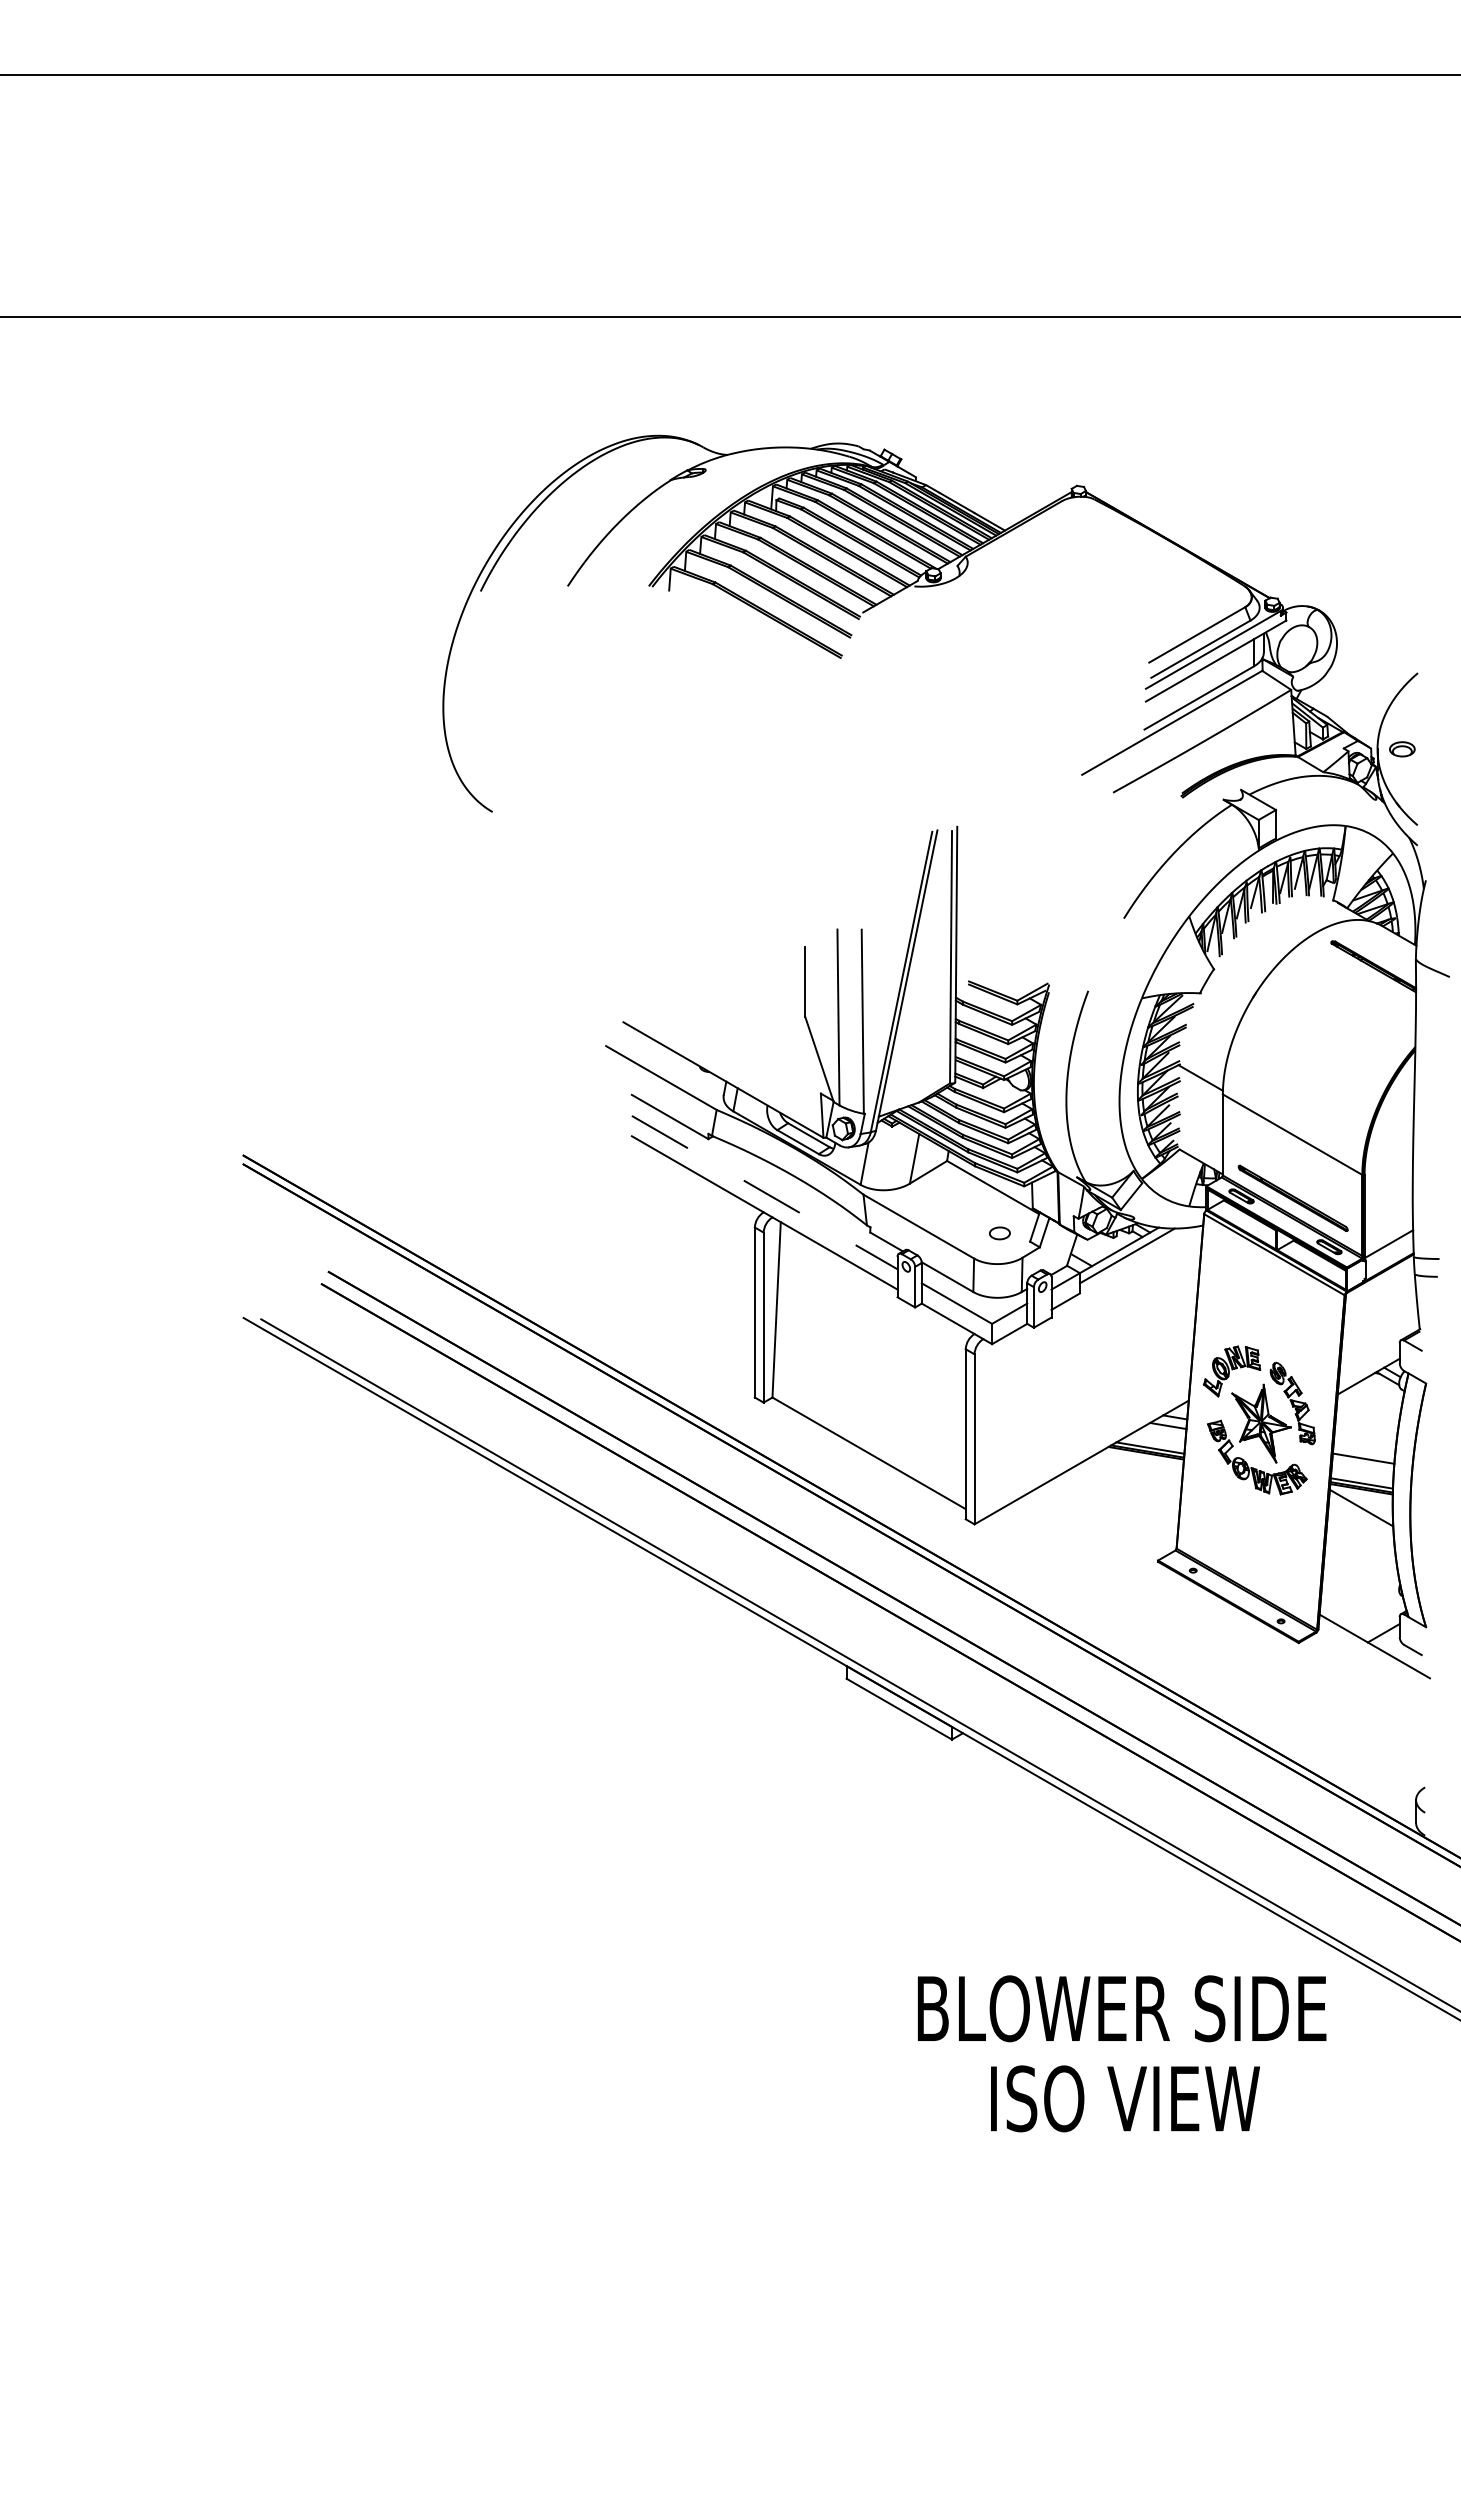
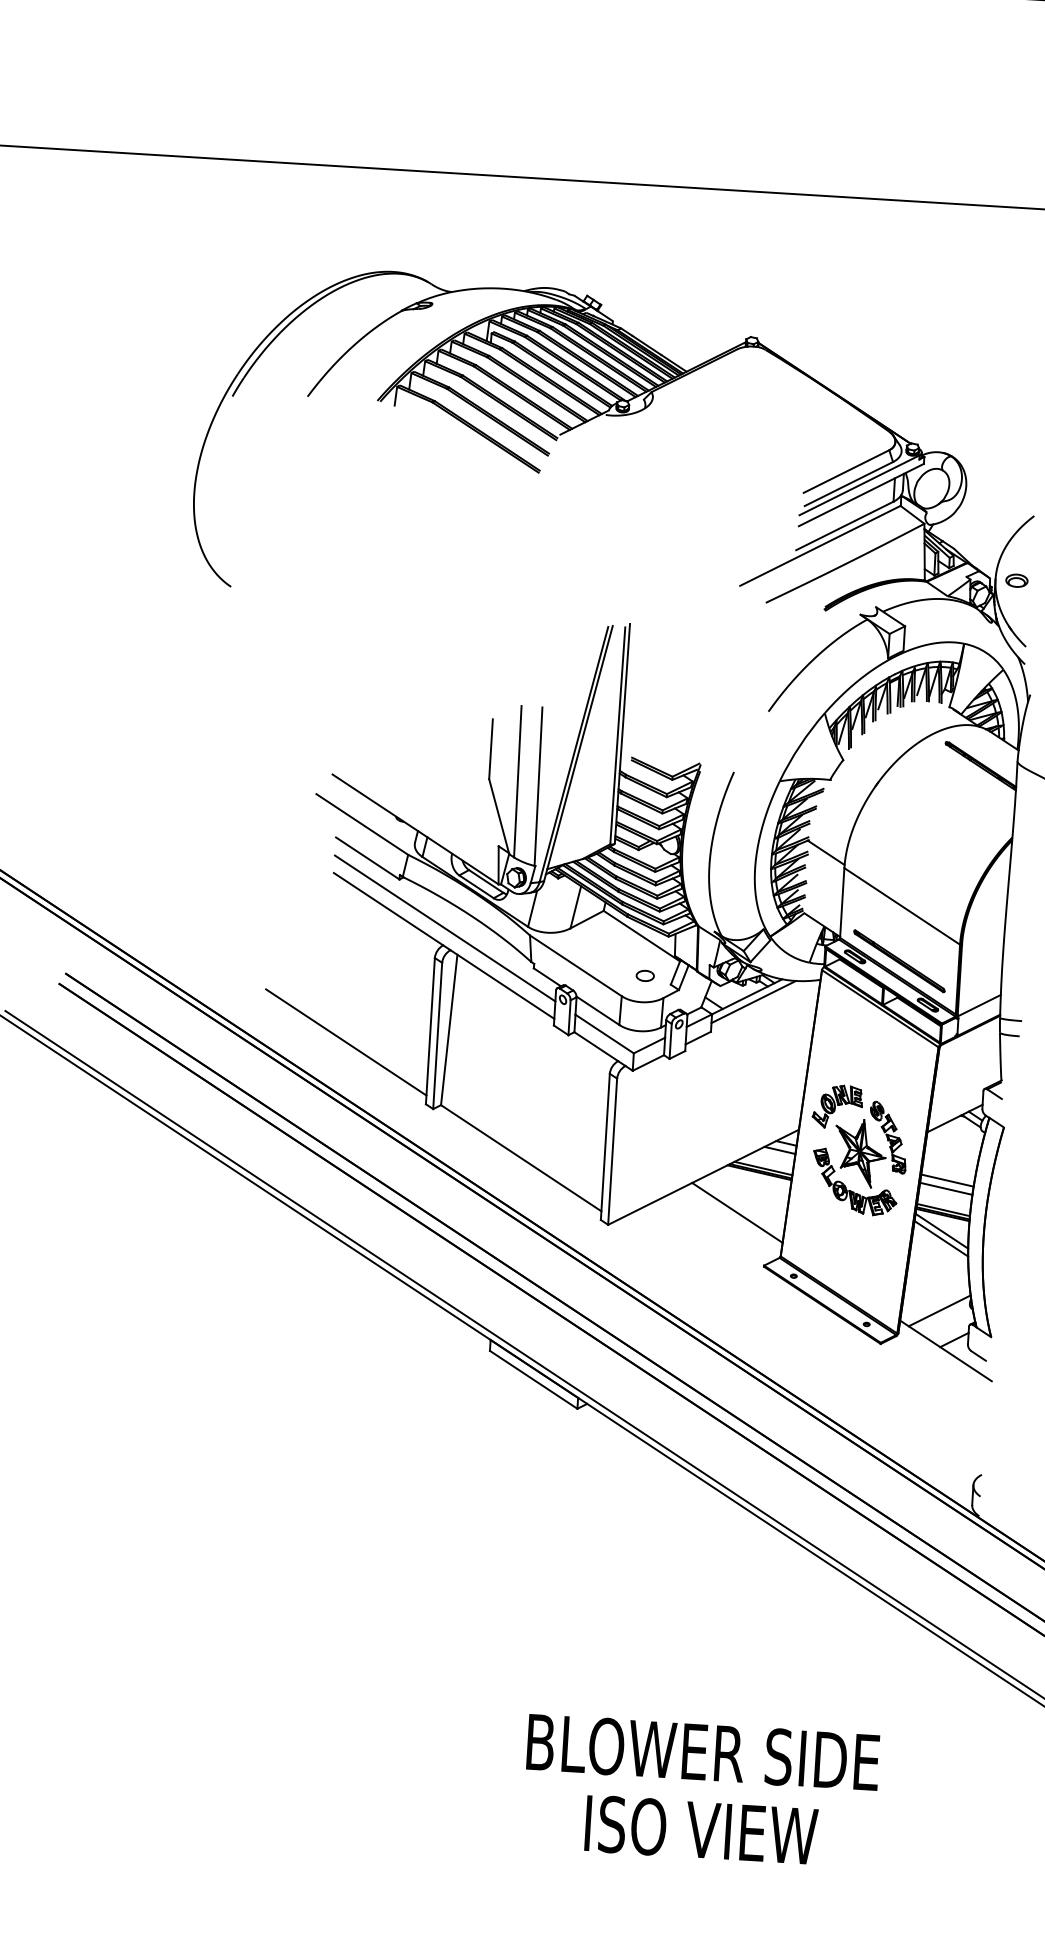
line: (765, 1192) -> (445, 928), dashed -> solid
line: (657, 1331) -> (345, 1042), added
line: (1364, 1448) -> (947, 1180), added
line: (1122, 1500) -> (736, 1212), added
line: (1361, 1516) -> (941, 1238), added
line: (1364, 1600) -> (939, 1310), added
text: (1122, 2053) -> (701, 1790), moved

